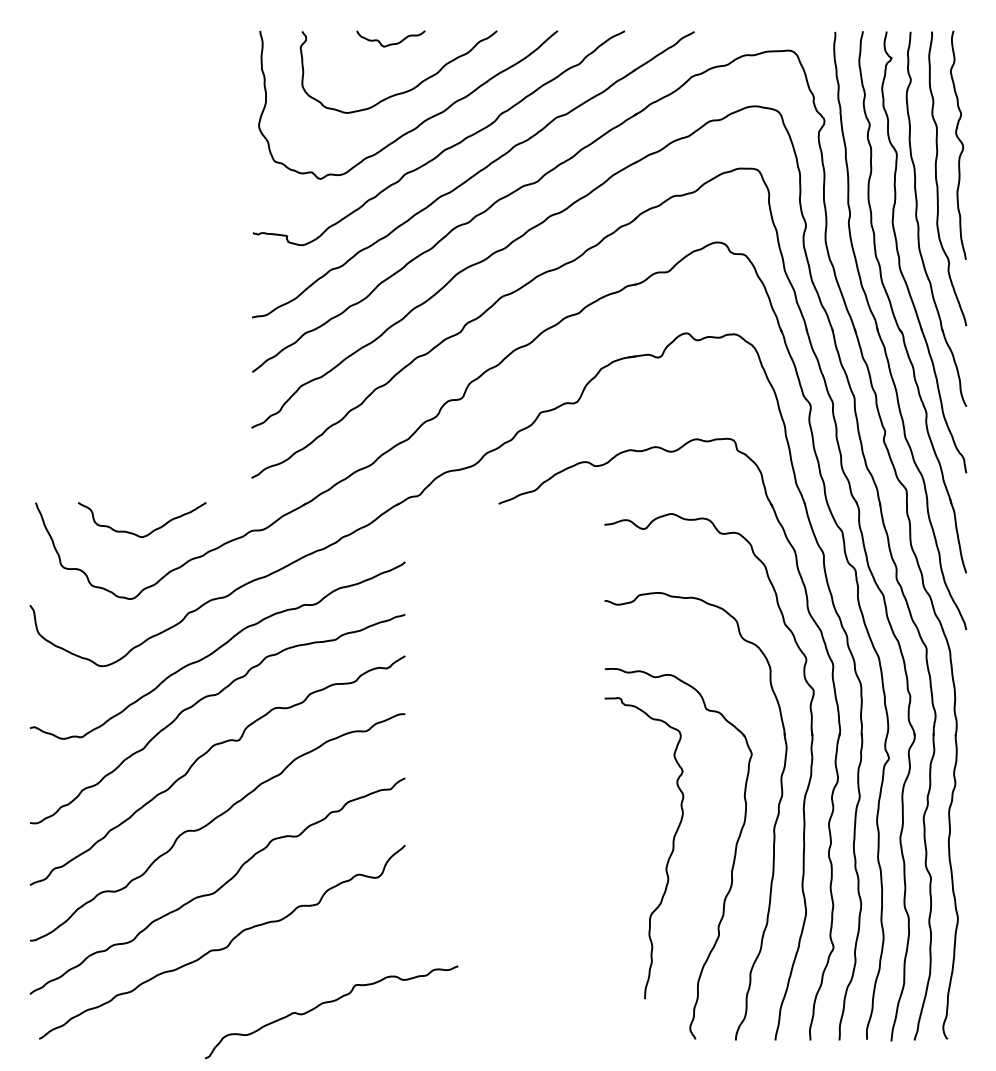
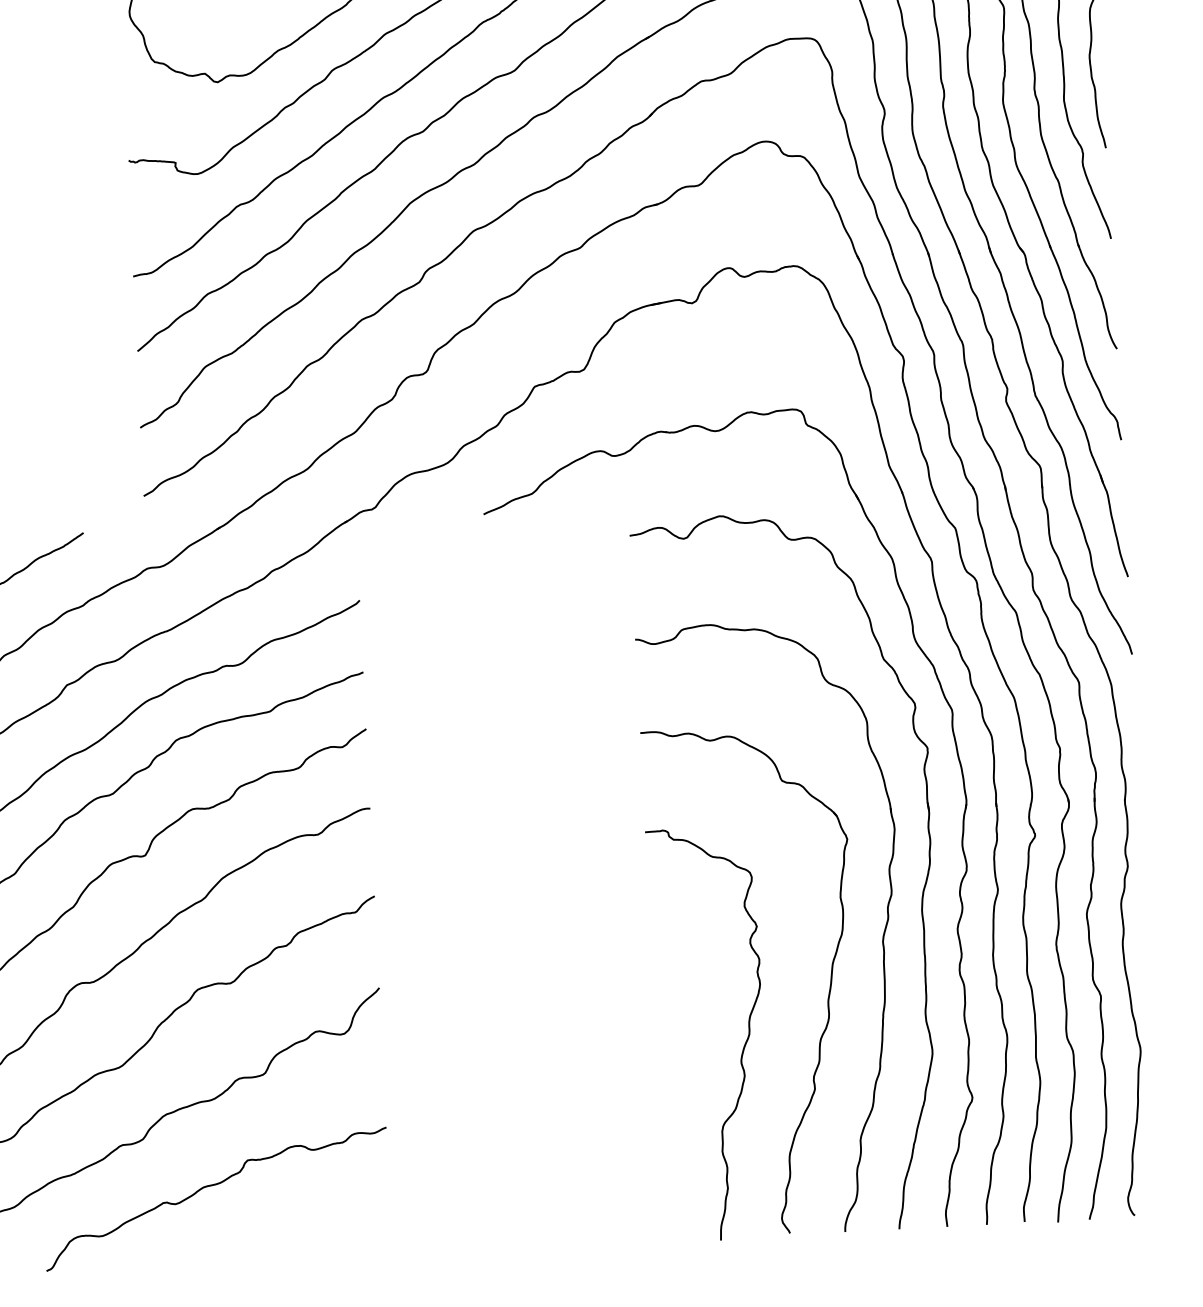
curve: (668, 857) -> (743, 1045), moved
curve: (327, 1003) -> (210, 1187), moved

